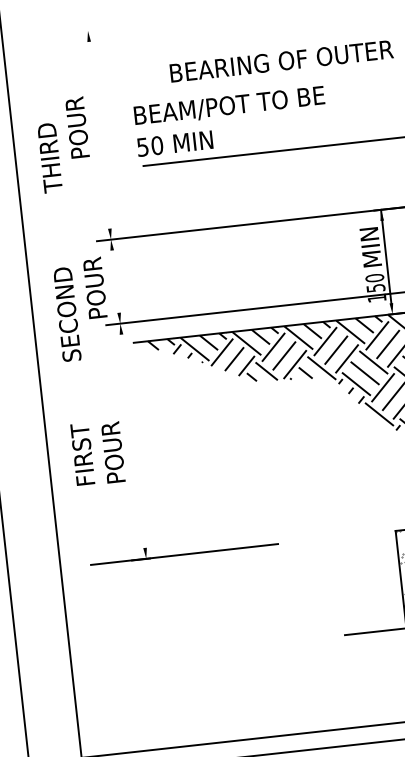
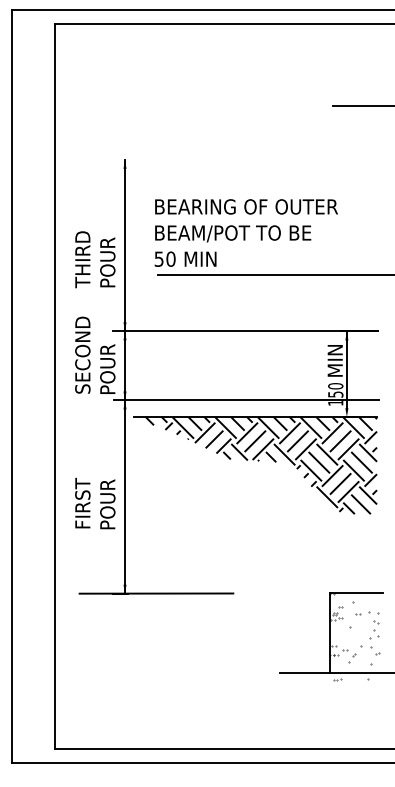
text: (281, 60) -> (246, 206), moved
text: (77, 127) -> (107, 262), moved
line: (117, 294) -> (125, 376), added
text: (66, 313) -> (82, 354), moved

